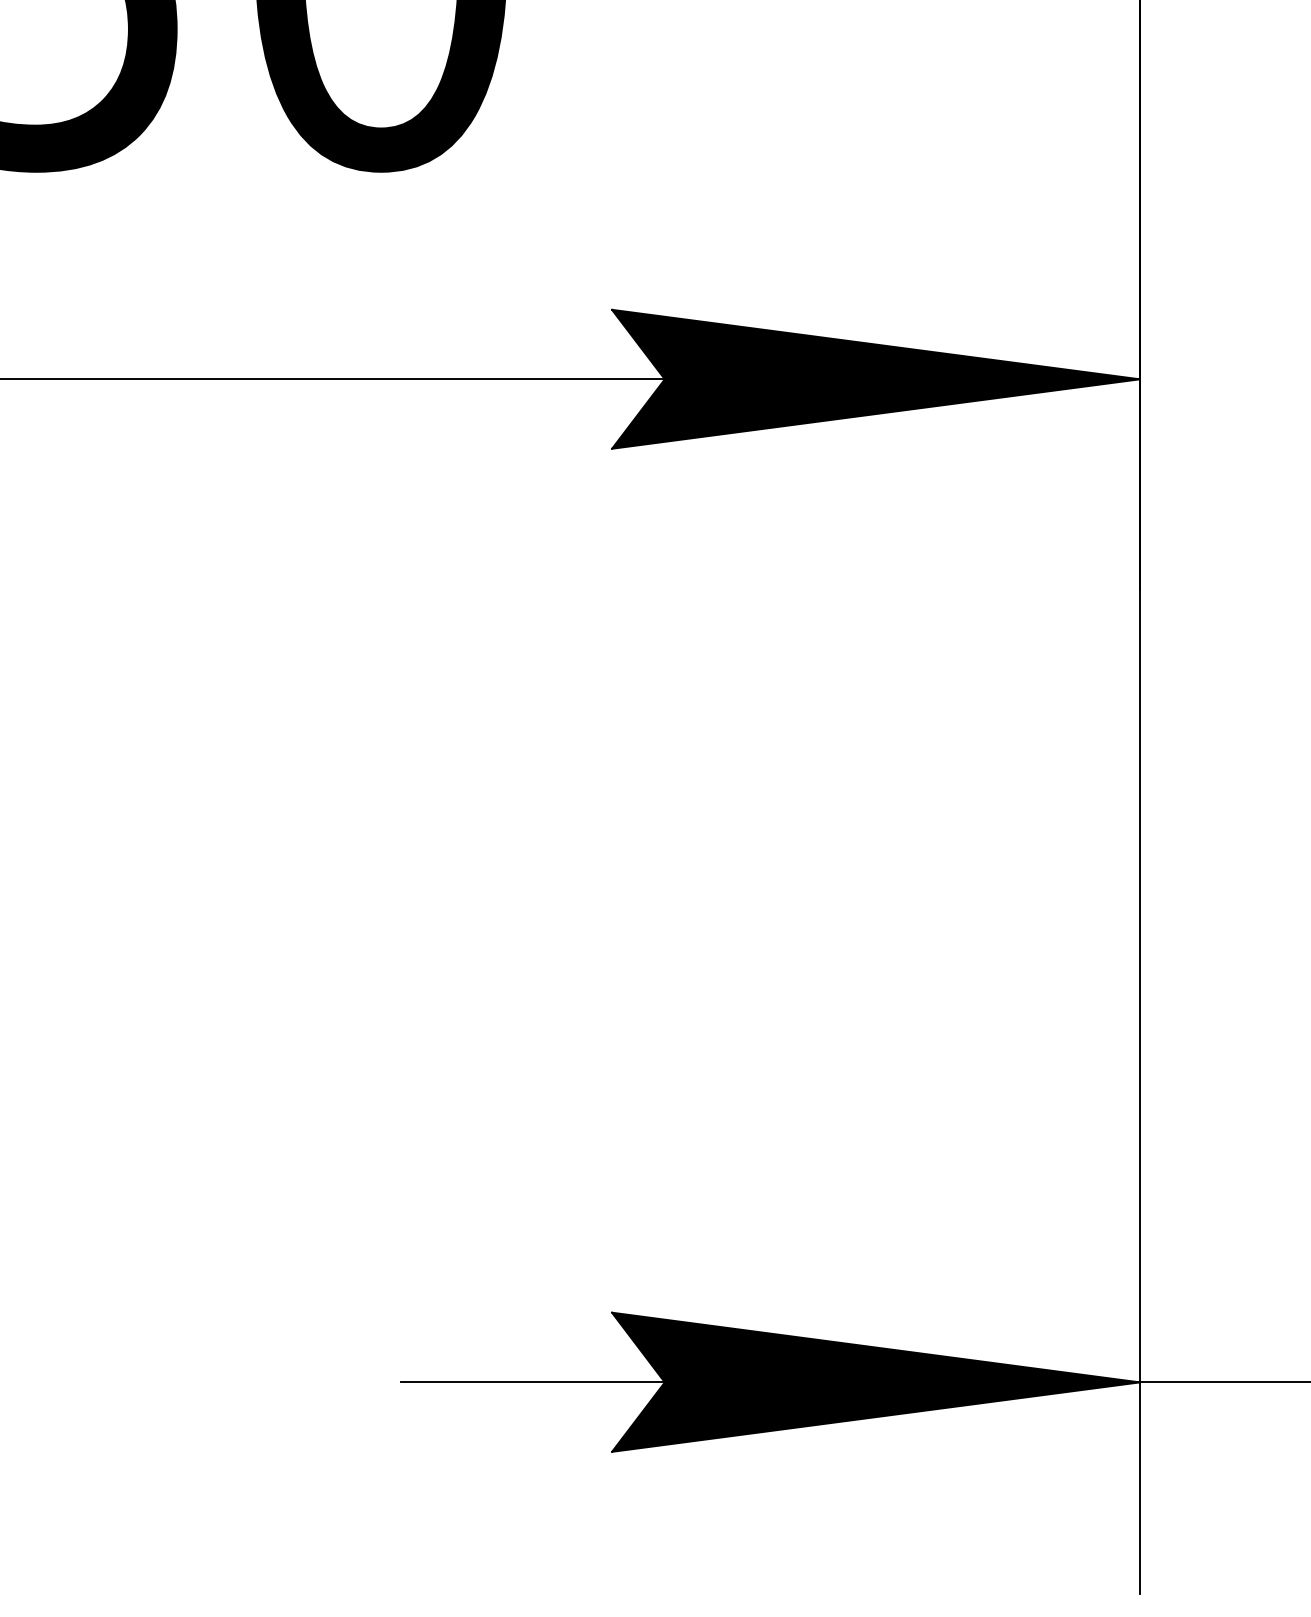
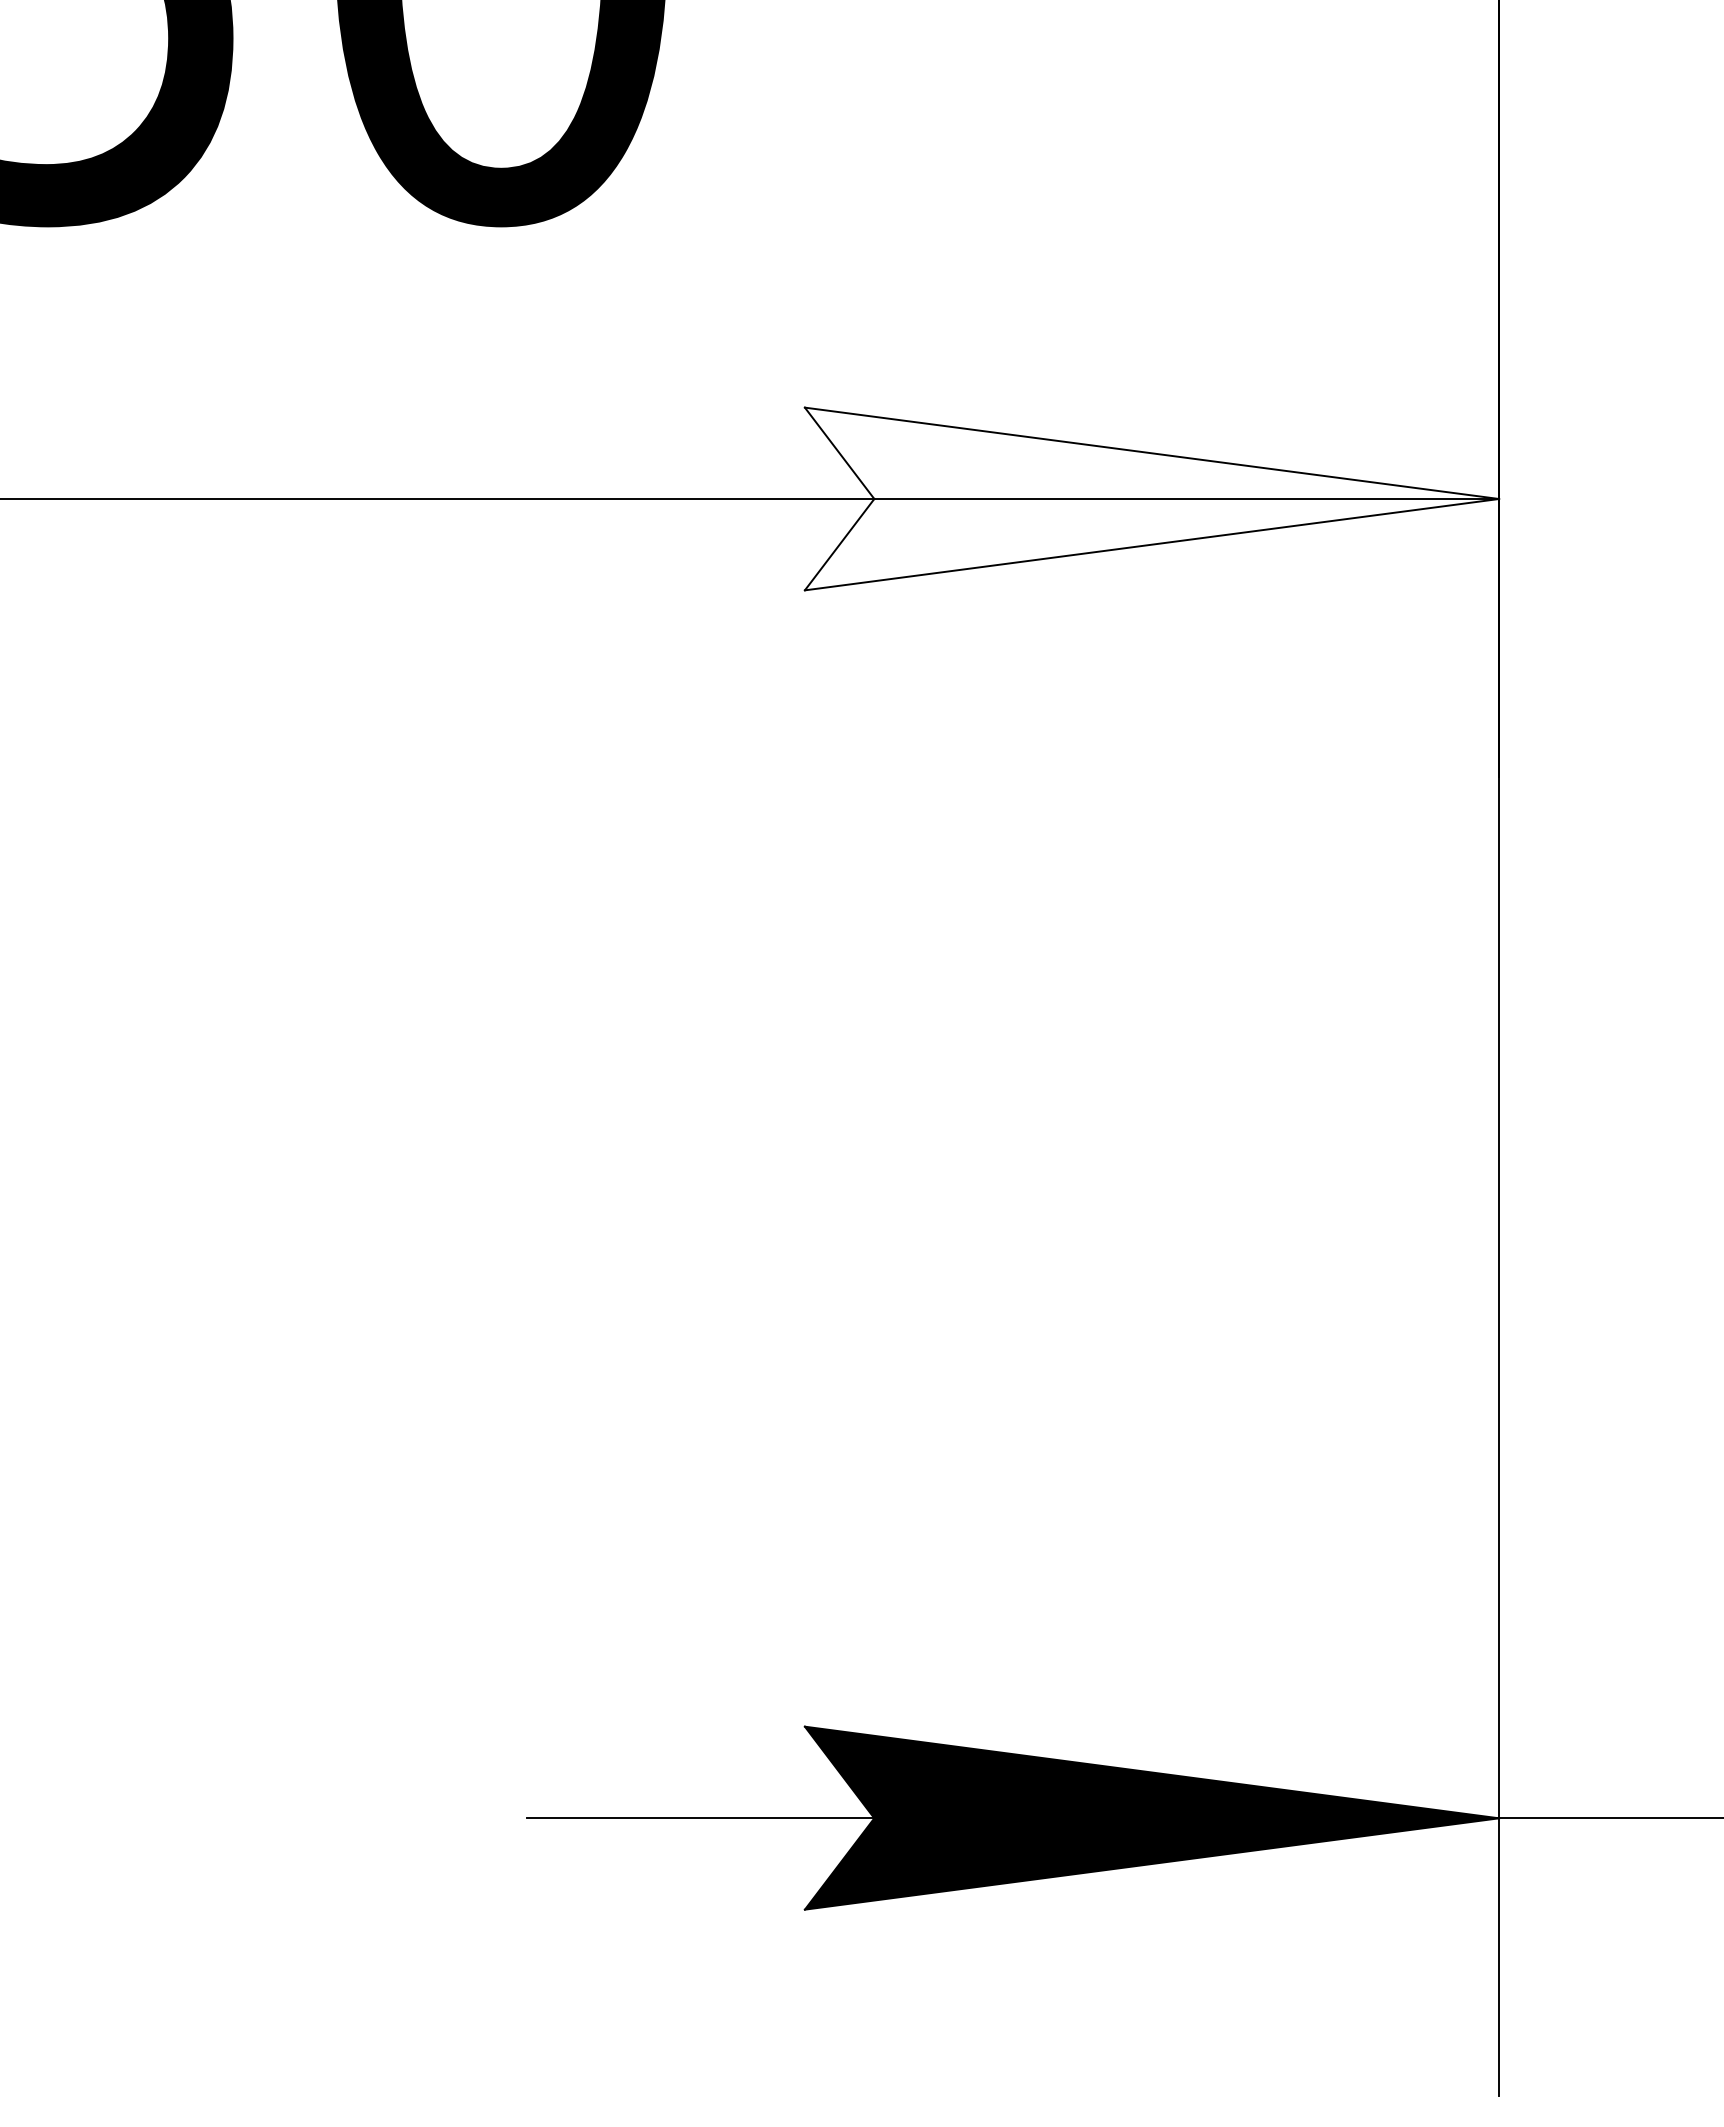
fill: (875, 378) -> (1151, 498), removed

